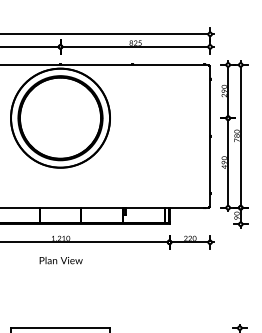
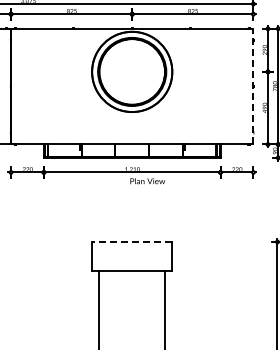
line: (210, 136) -> (253, 86), solid -> dashed
text: (60, 260) -> (147, 181), moved
line: (59, 327) -> (131, 241), solid -> dashed

